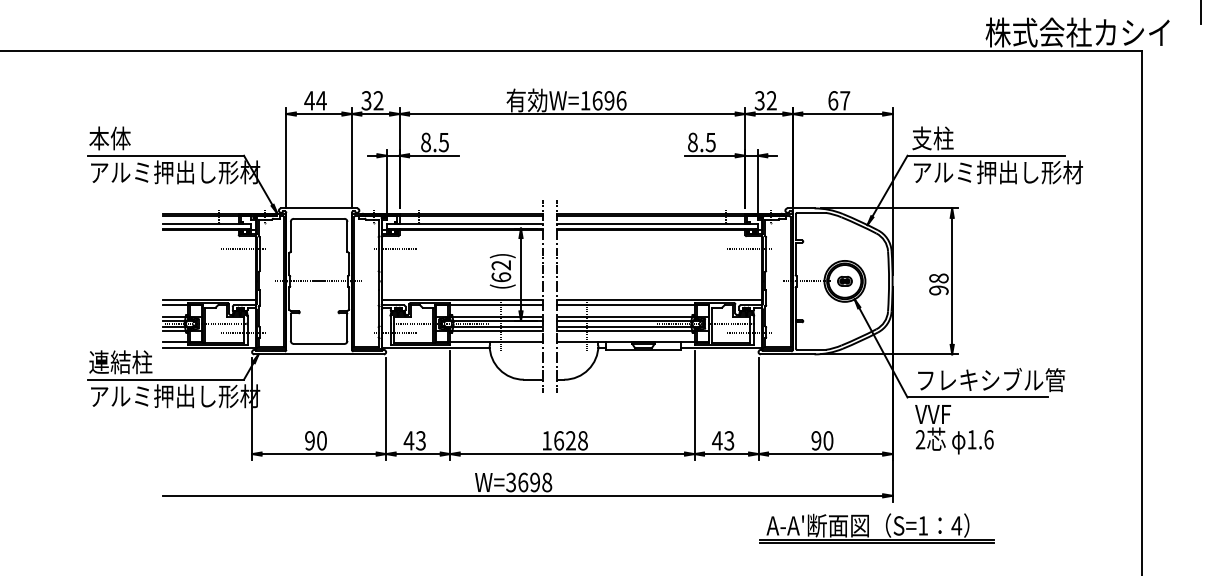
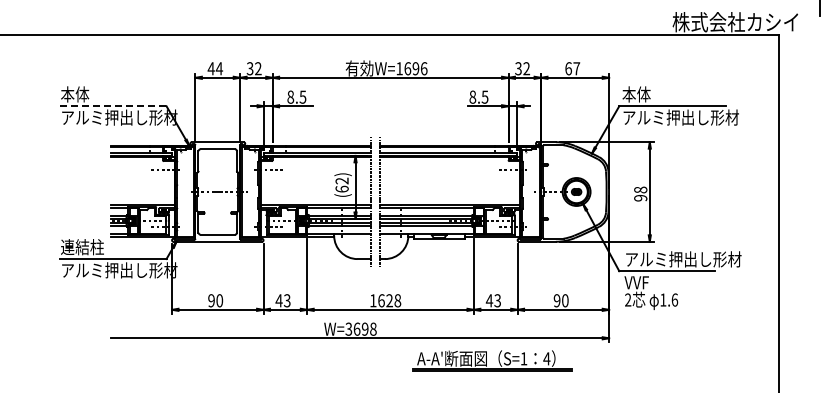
text: (932, 138) -> (636, 94), 支柱 -> 本体
line: (166, 156) -> (113, 106), solid -> dashed
text: (1001, 380) -> (683, 259), フレキシブル管 -> アルミ押出し形材
part: (877, 528) -> (492, 360), moved

